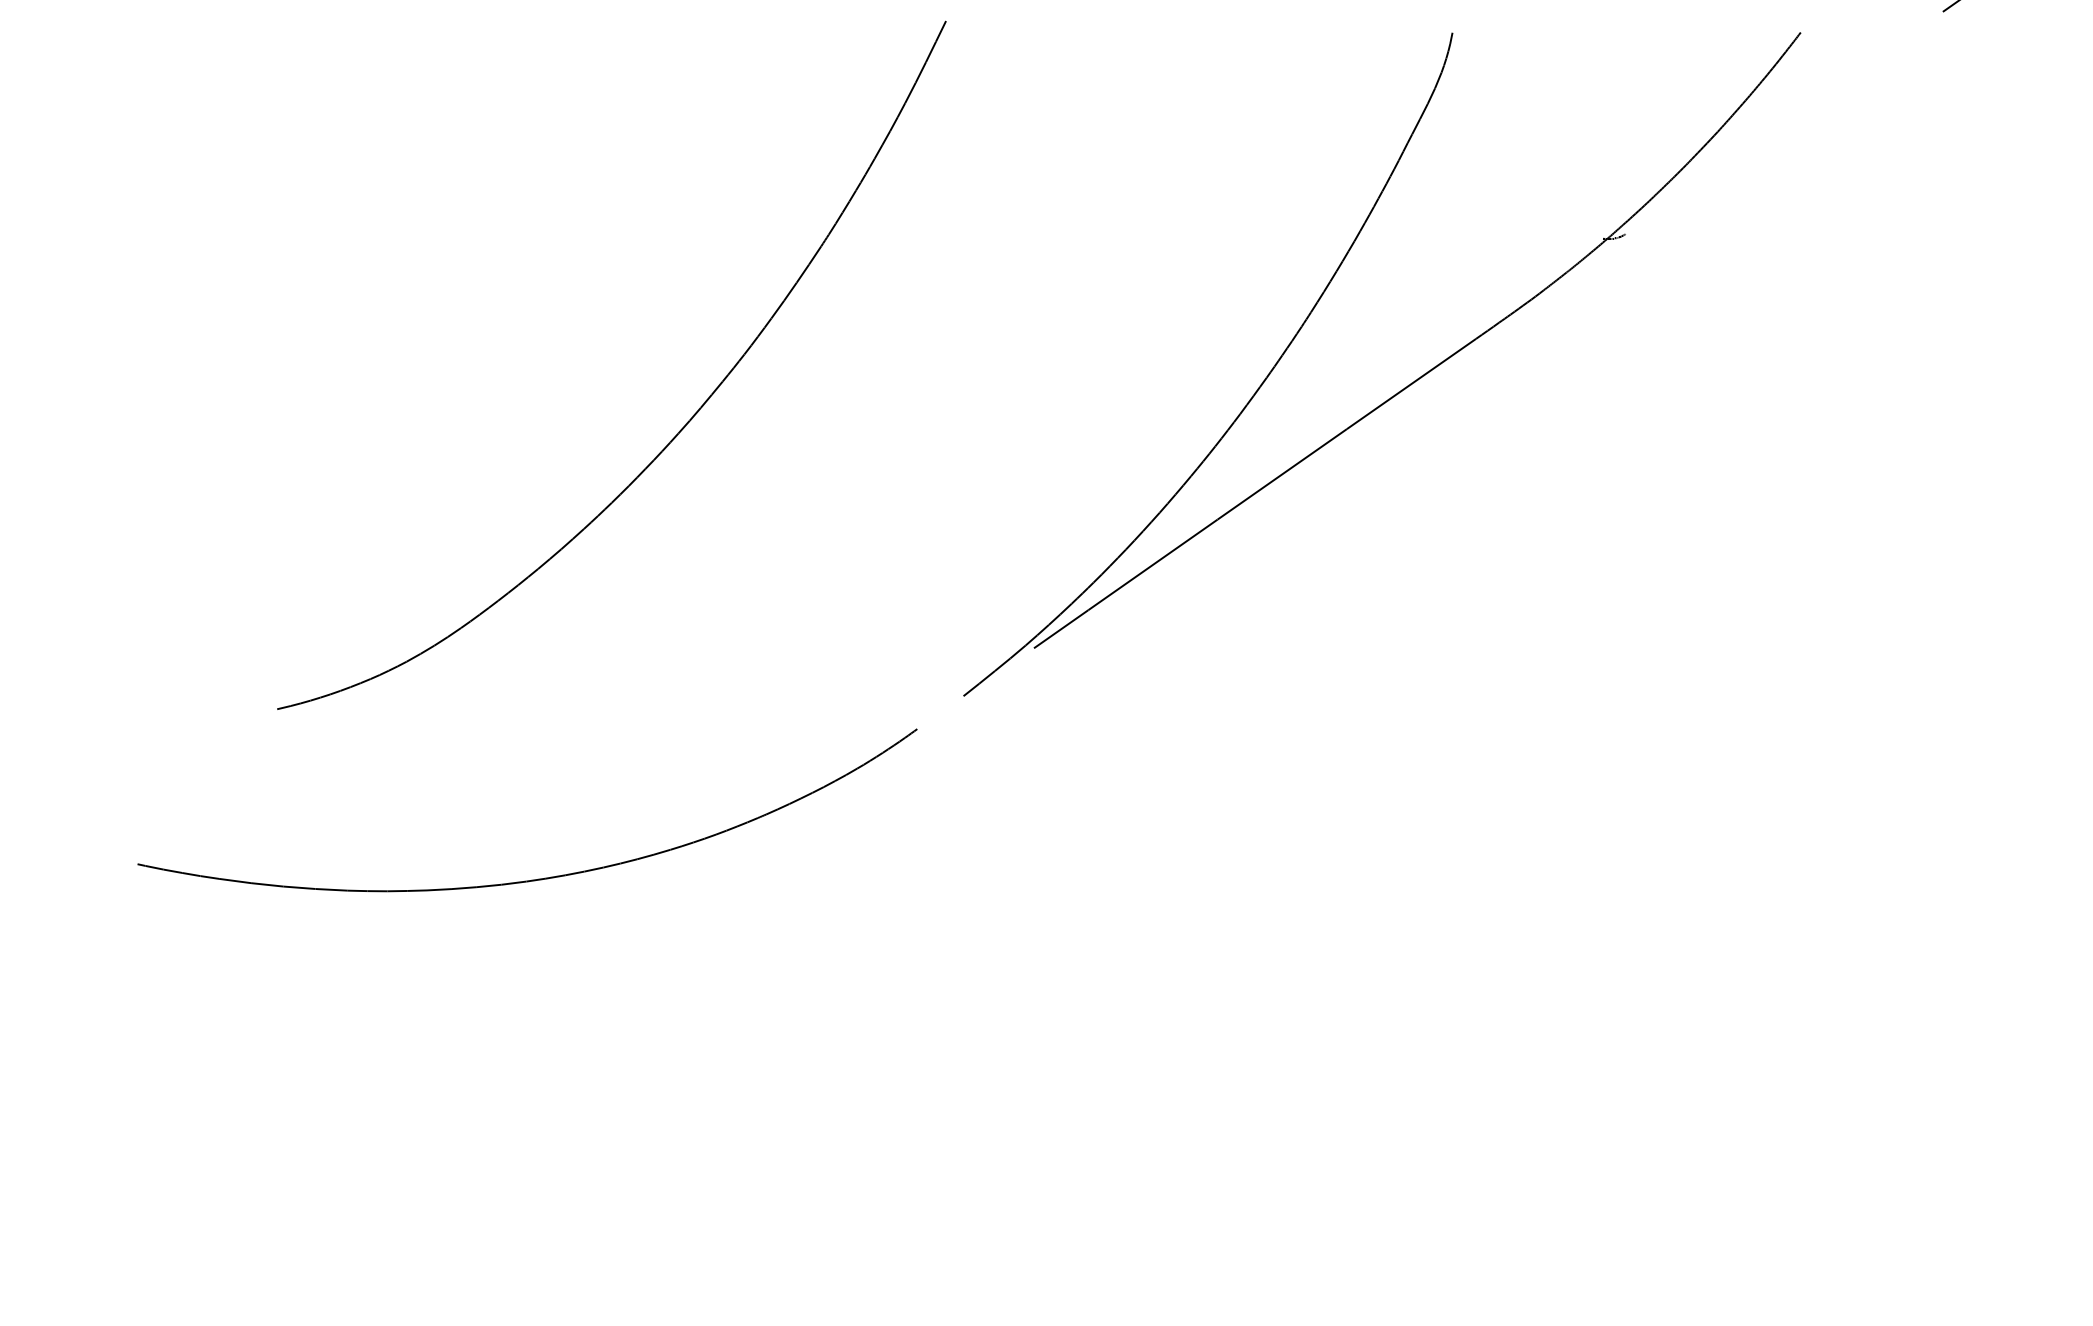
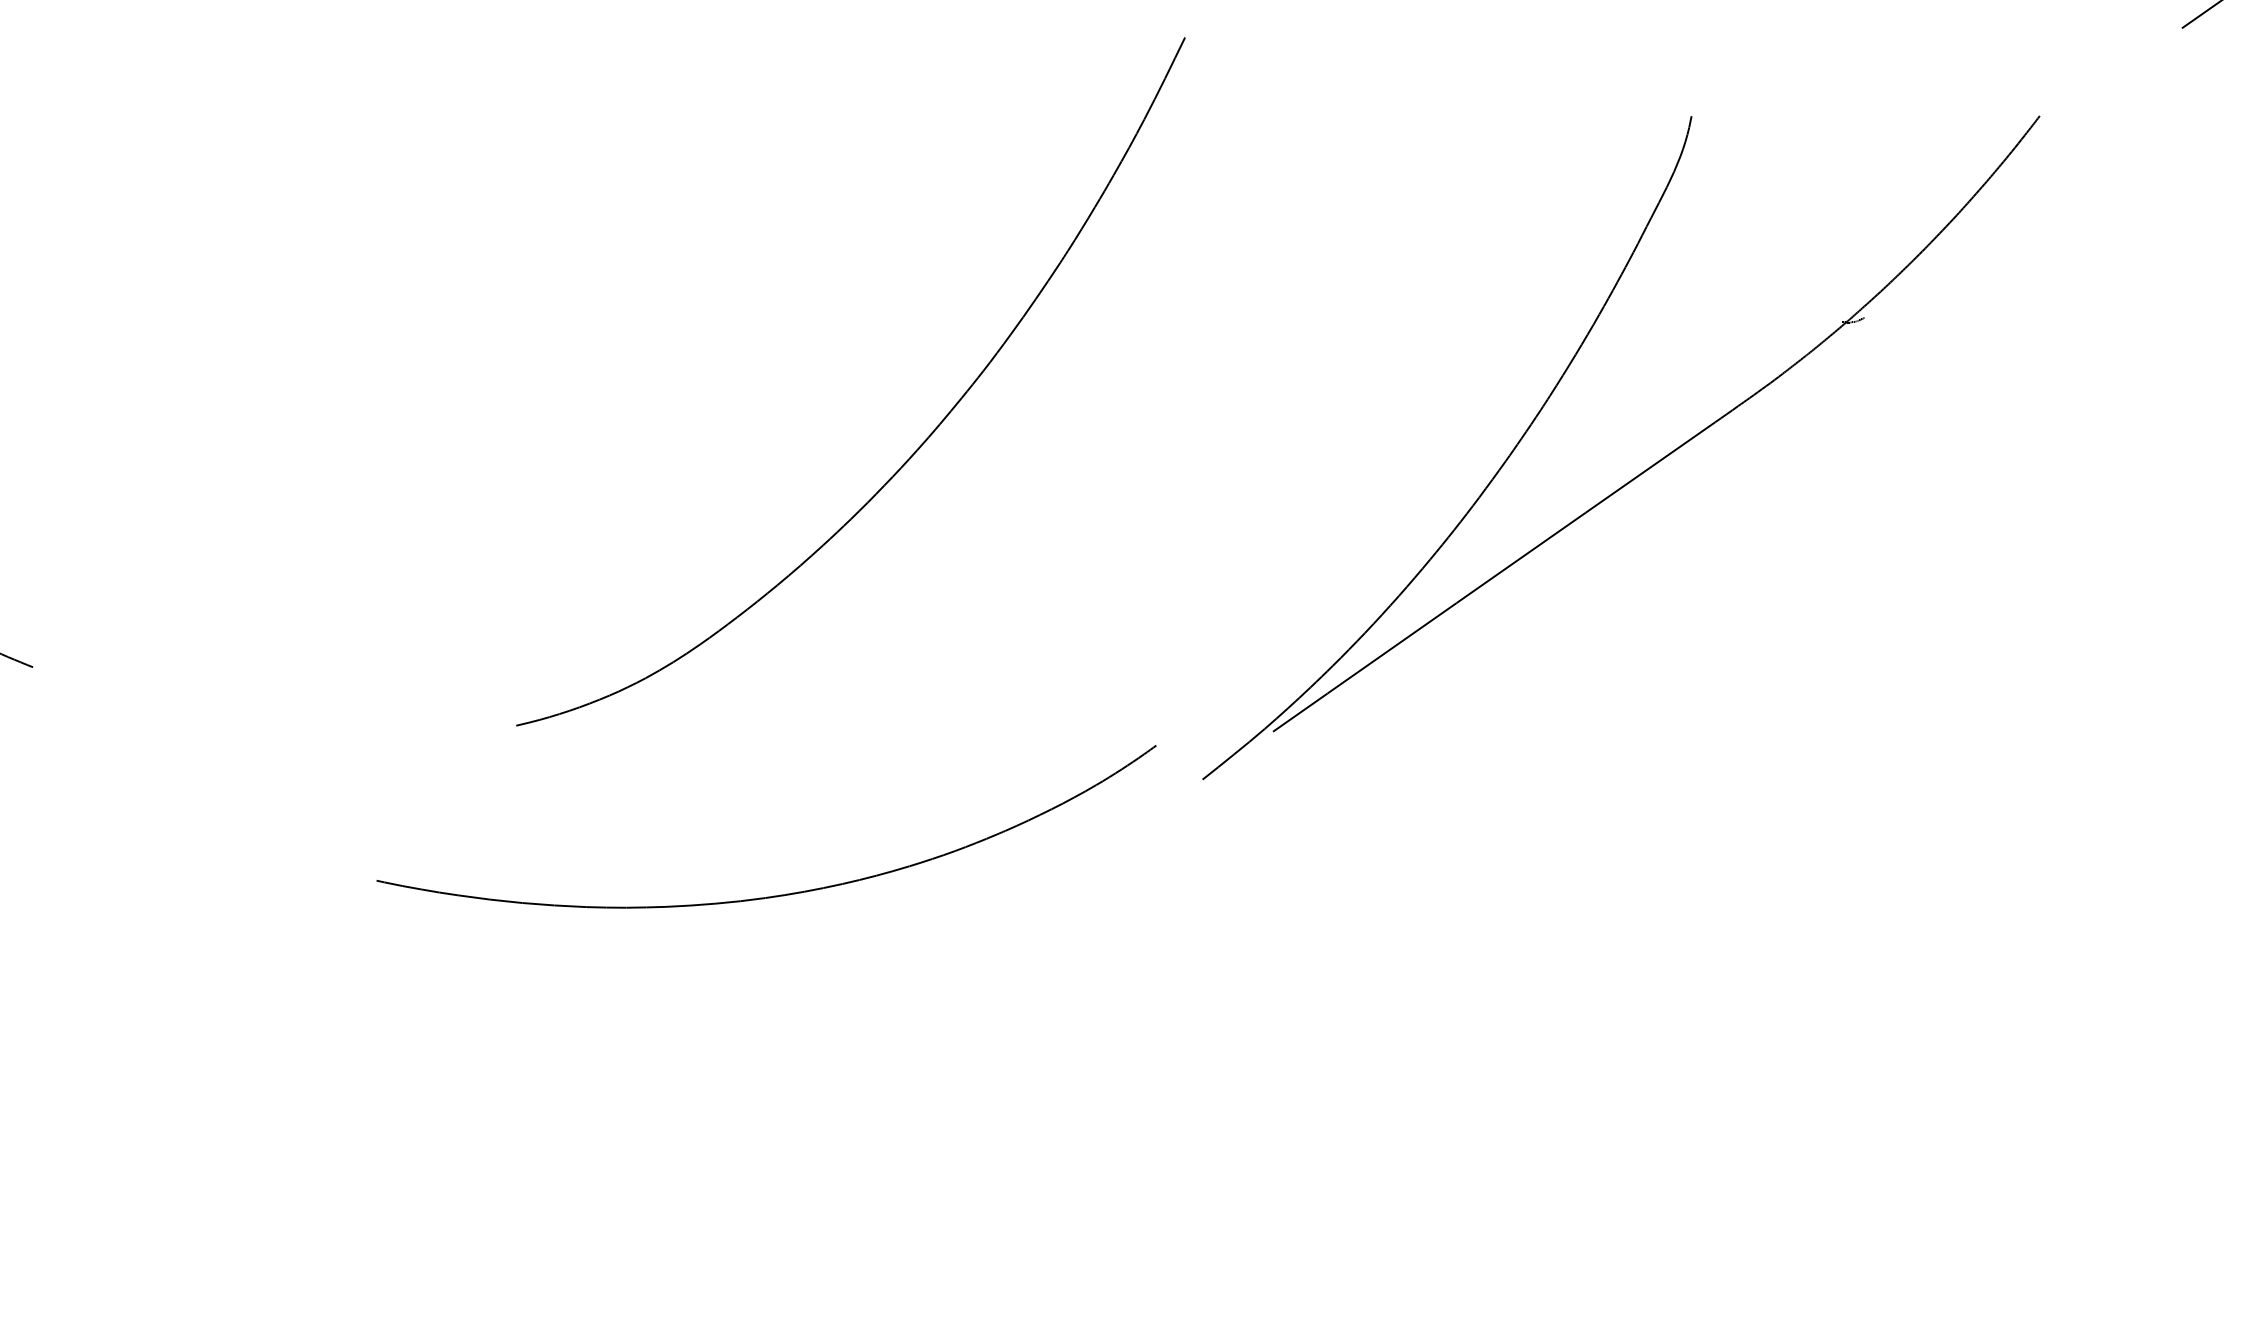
part: (1403, 388) -> (1642, 471), moved

